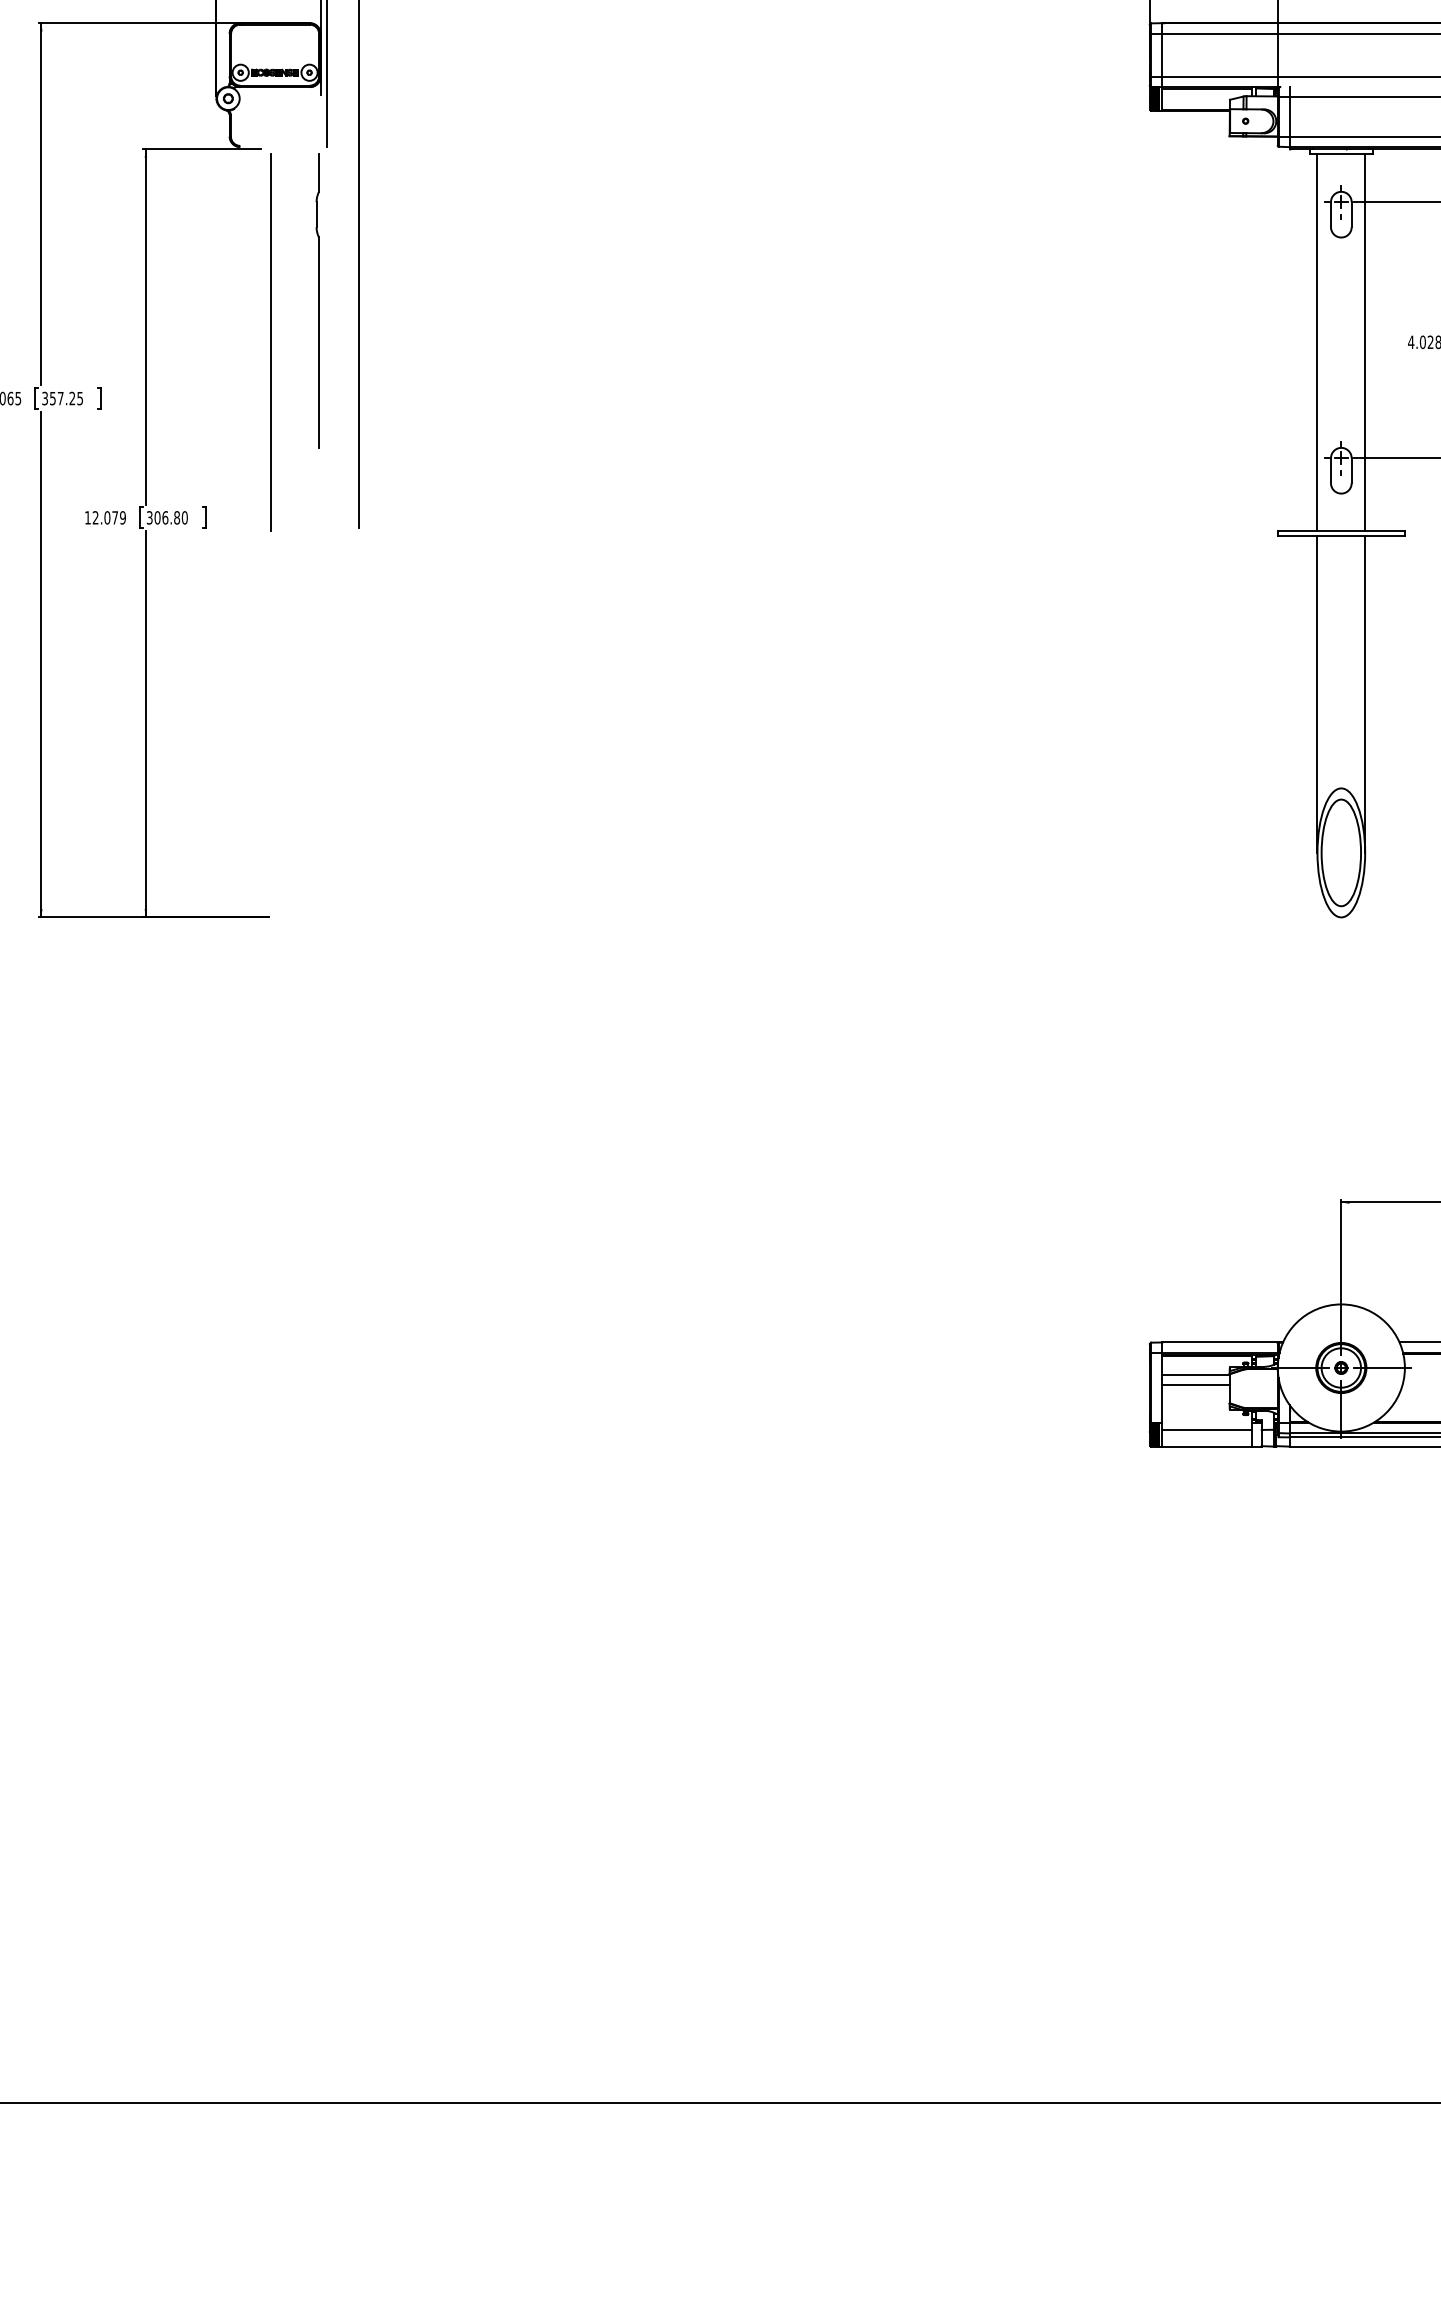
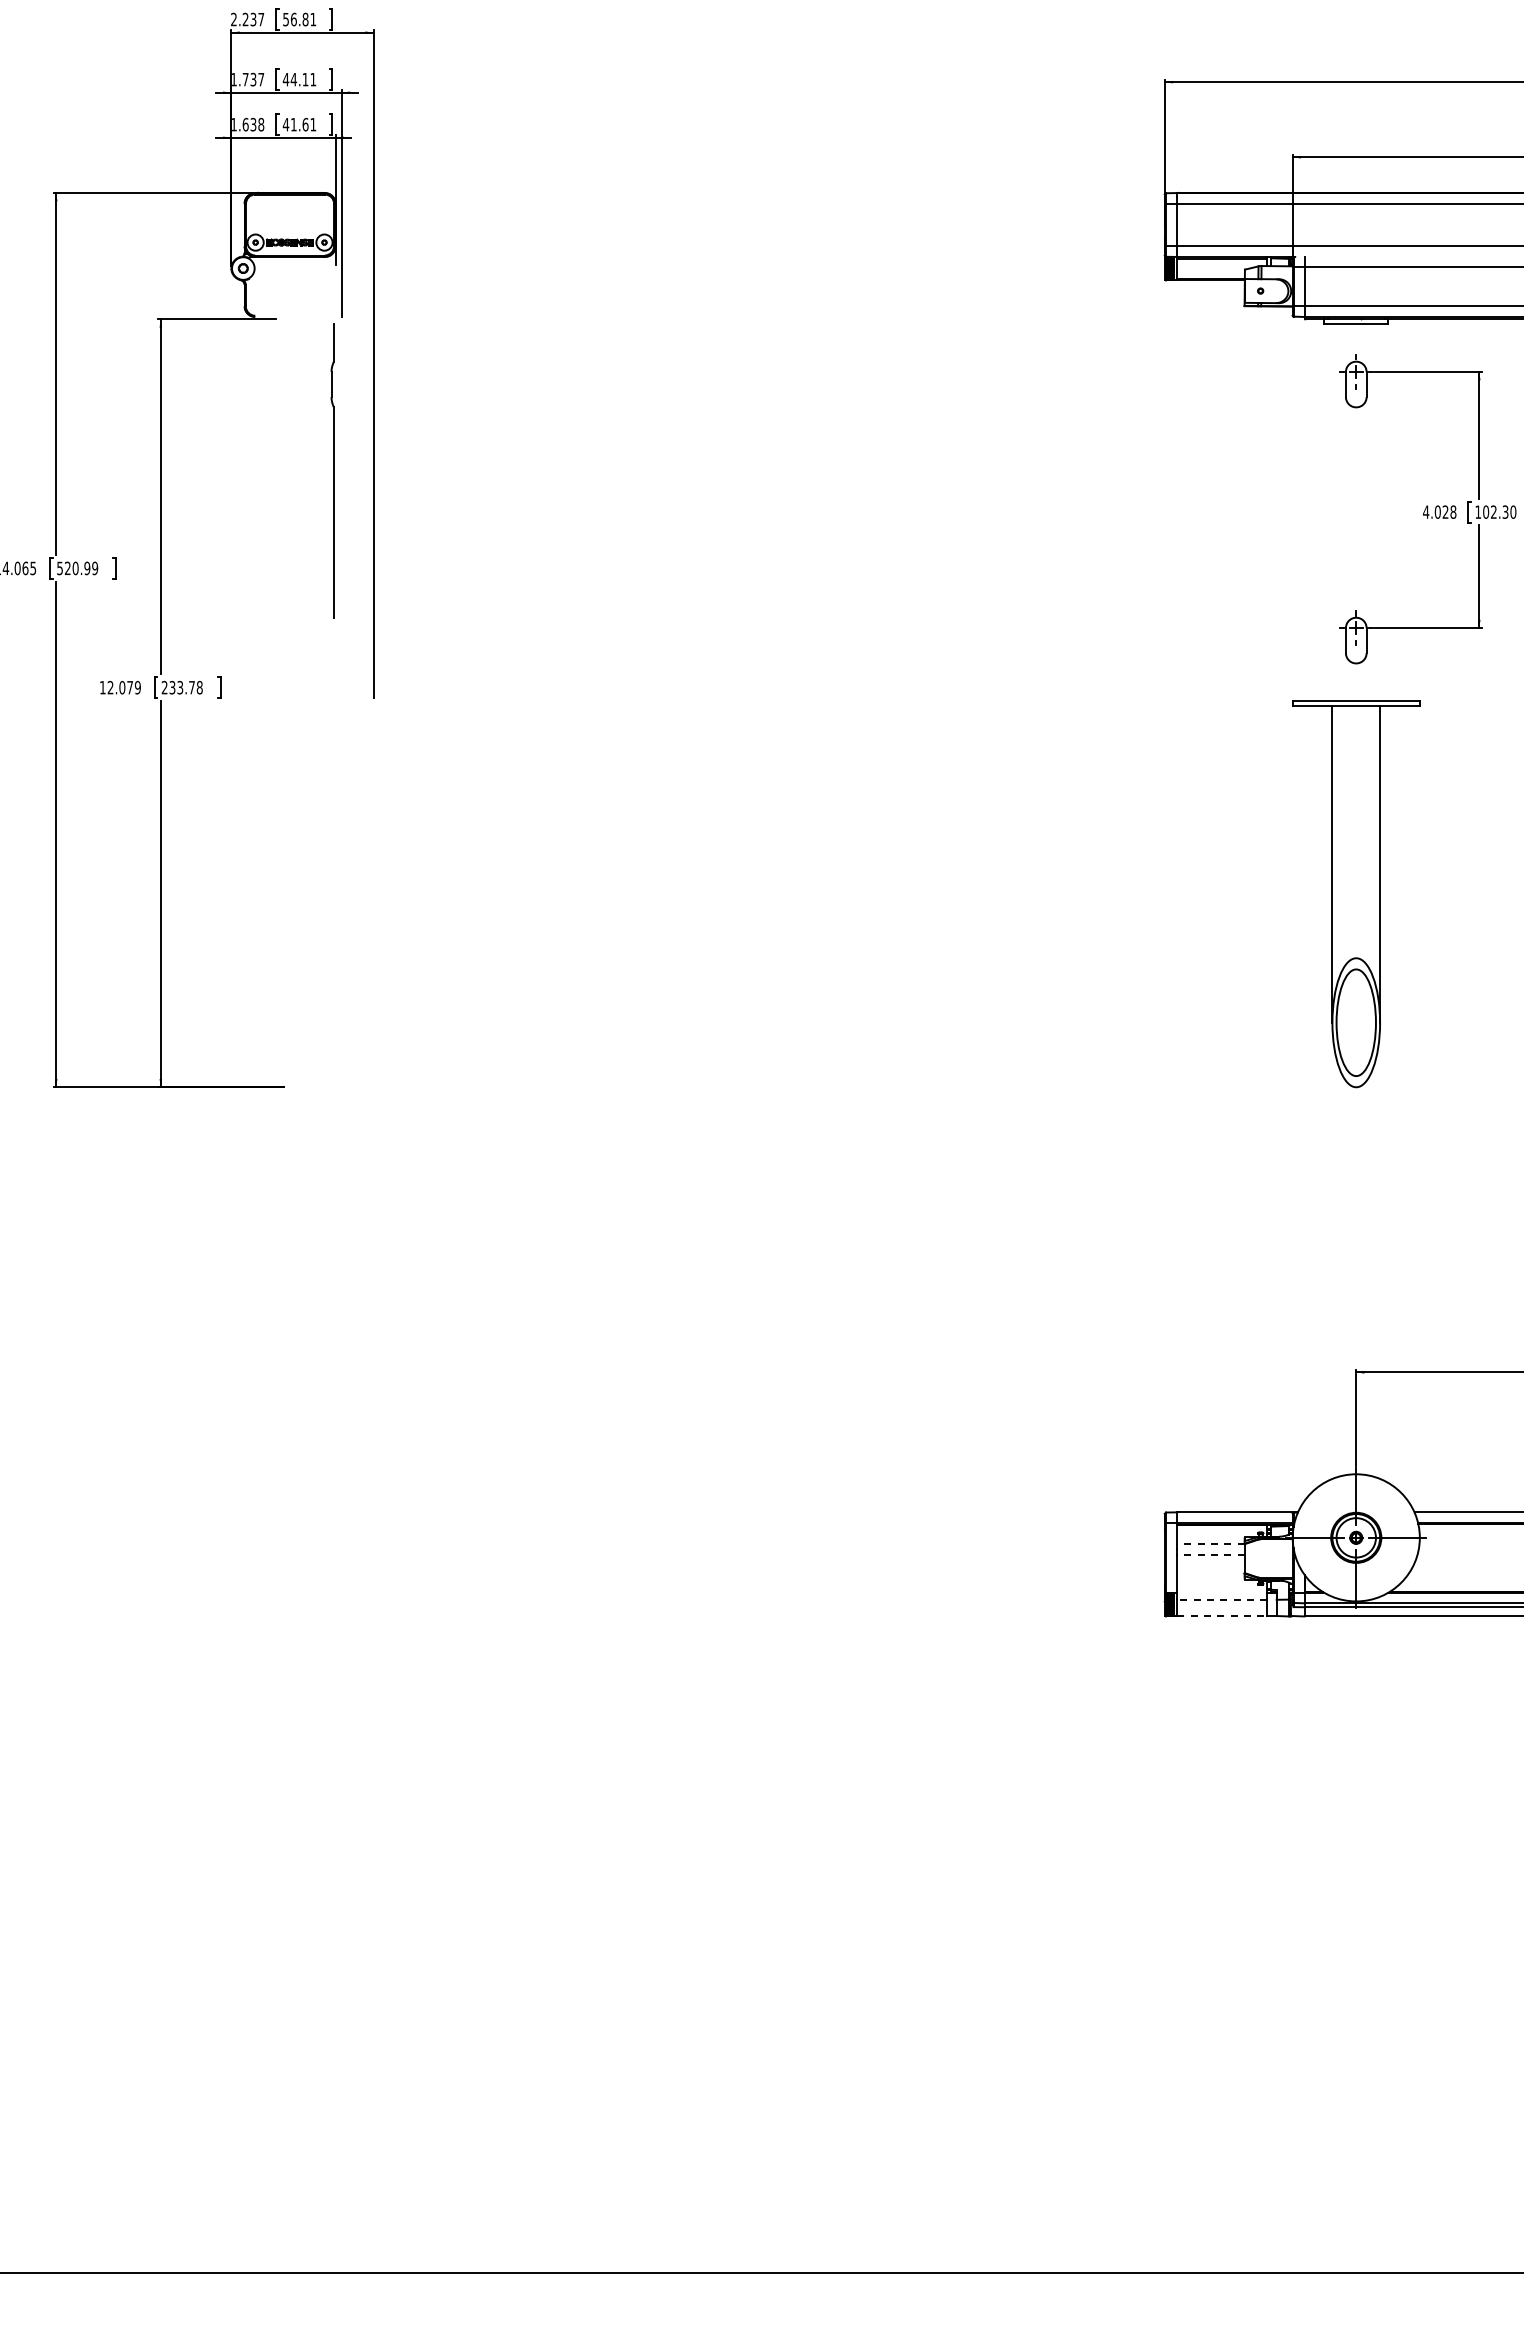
line: (271, 342) -> (286, 512), removed
line: (1317, 342) -> (1332, 512), removed
line: (1365, 342) -> (1380, 512), removed
text: (62, 398) -> (77, 568), 357.25 -> 520.99
text: (166, 517) -> (181, 687), 306.80 -> 233.78
line: (1195, 1374) -> (1210, 1544), solid -> dashed
line: (1195, 1384) -> (1210, 1554), solid -> dashed
line: (1207, 1429) -> (1222, 1599), solid -> dashed
line: (1207, 1446) -> (1222, 1616), solid -> dashed

